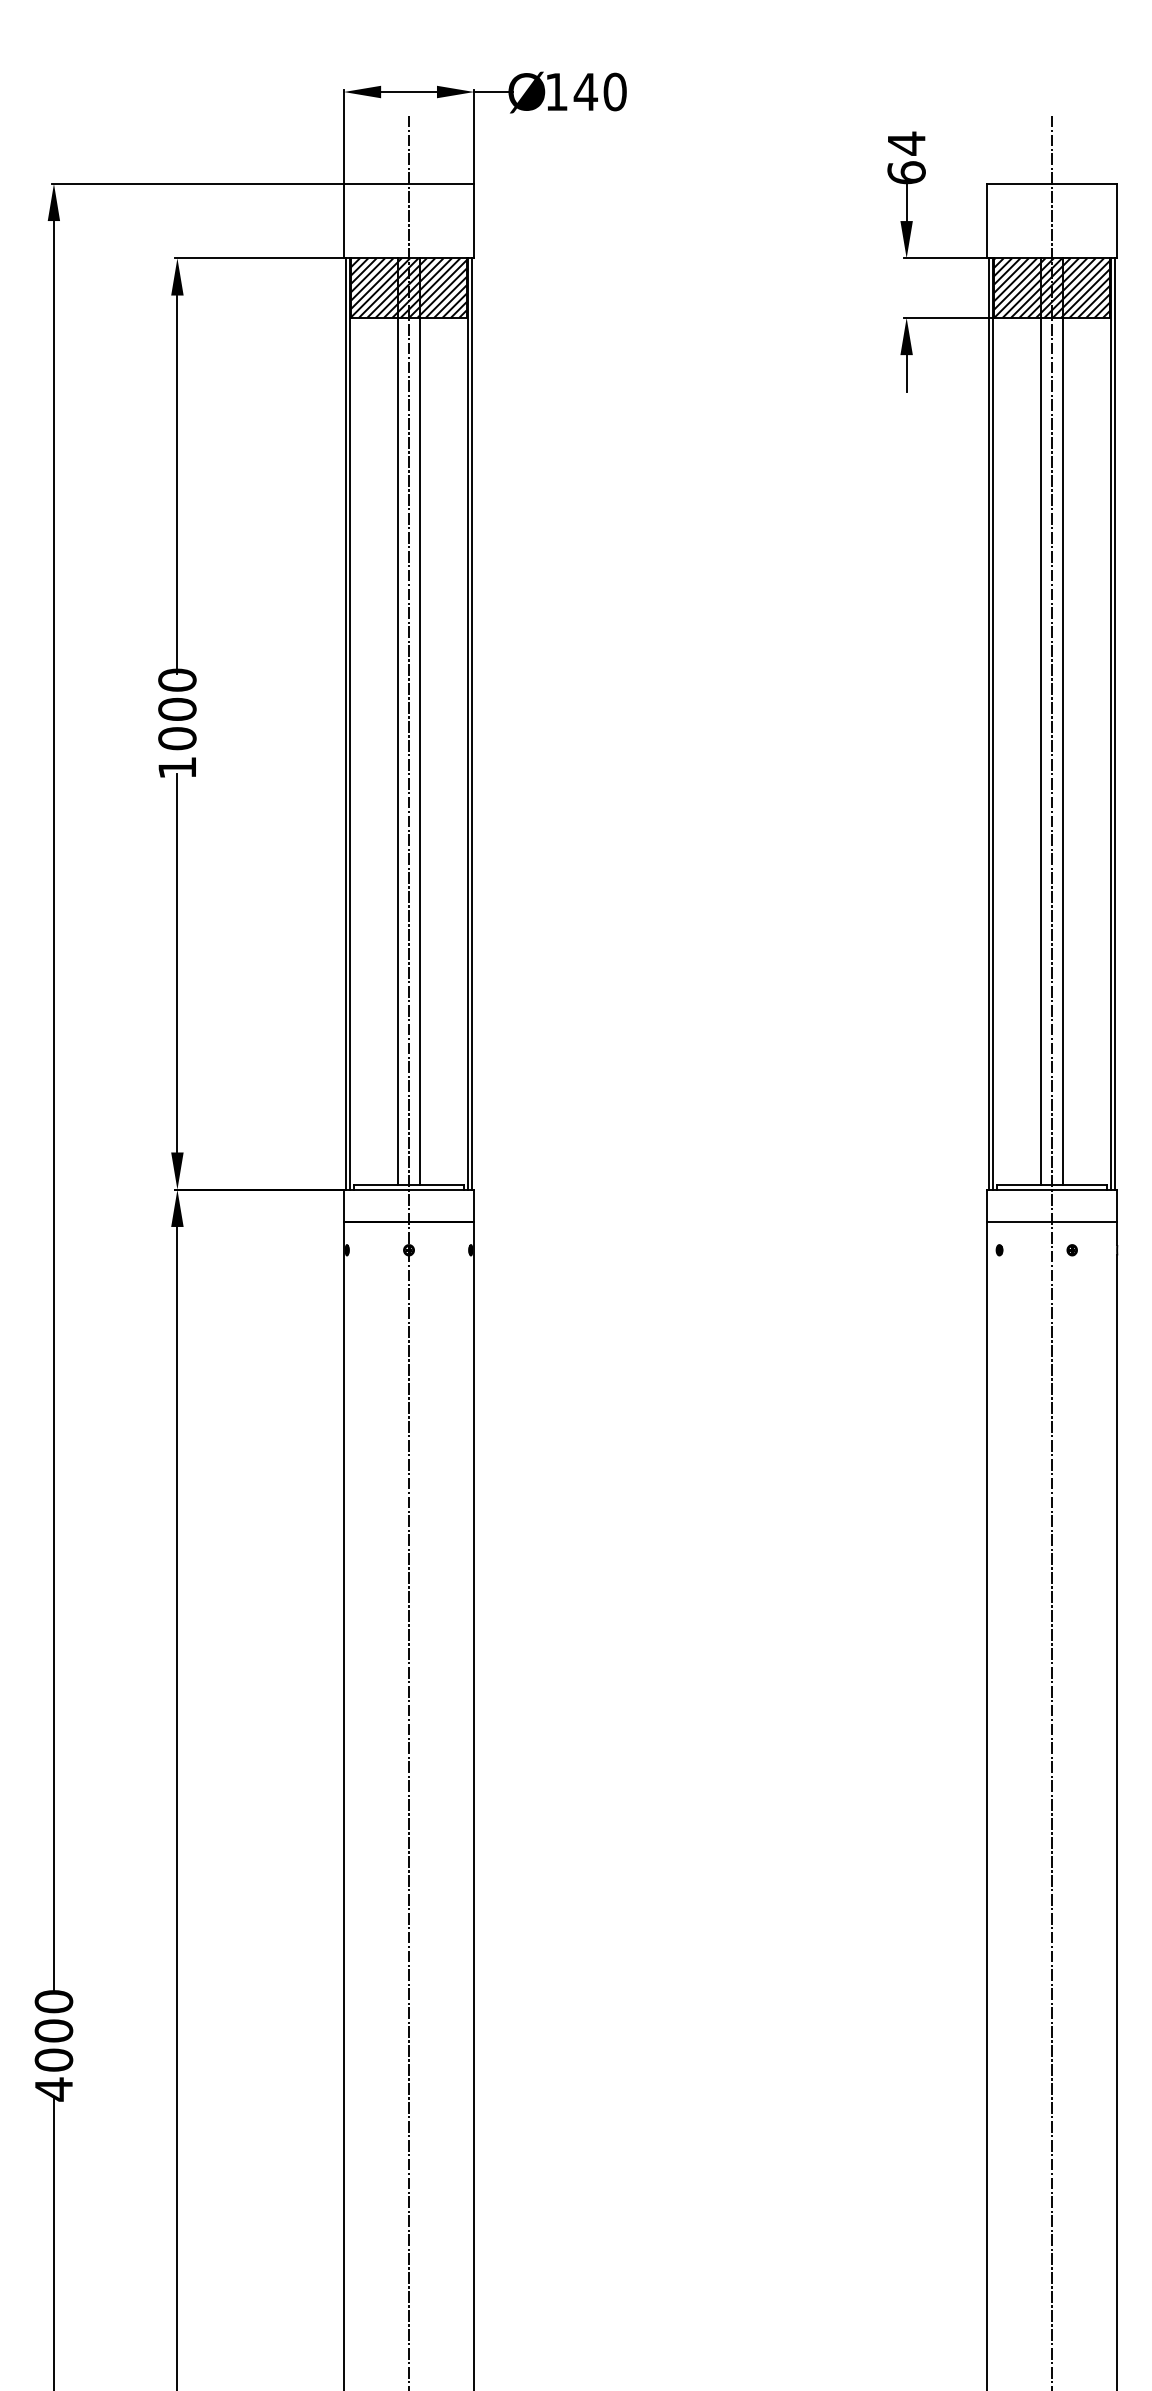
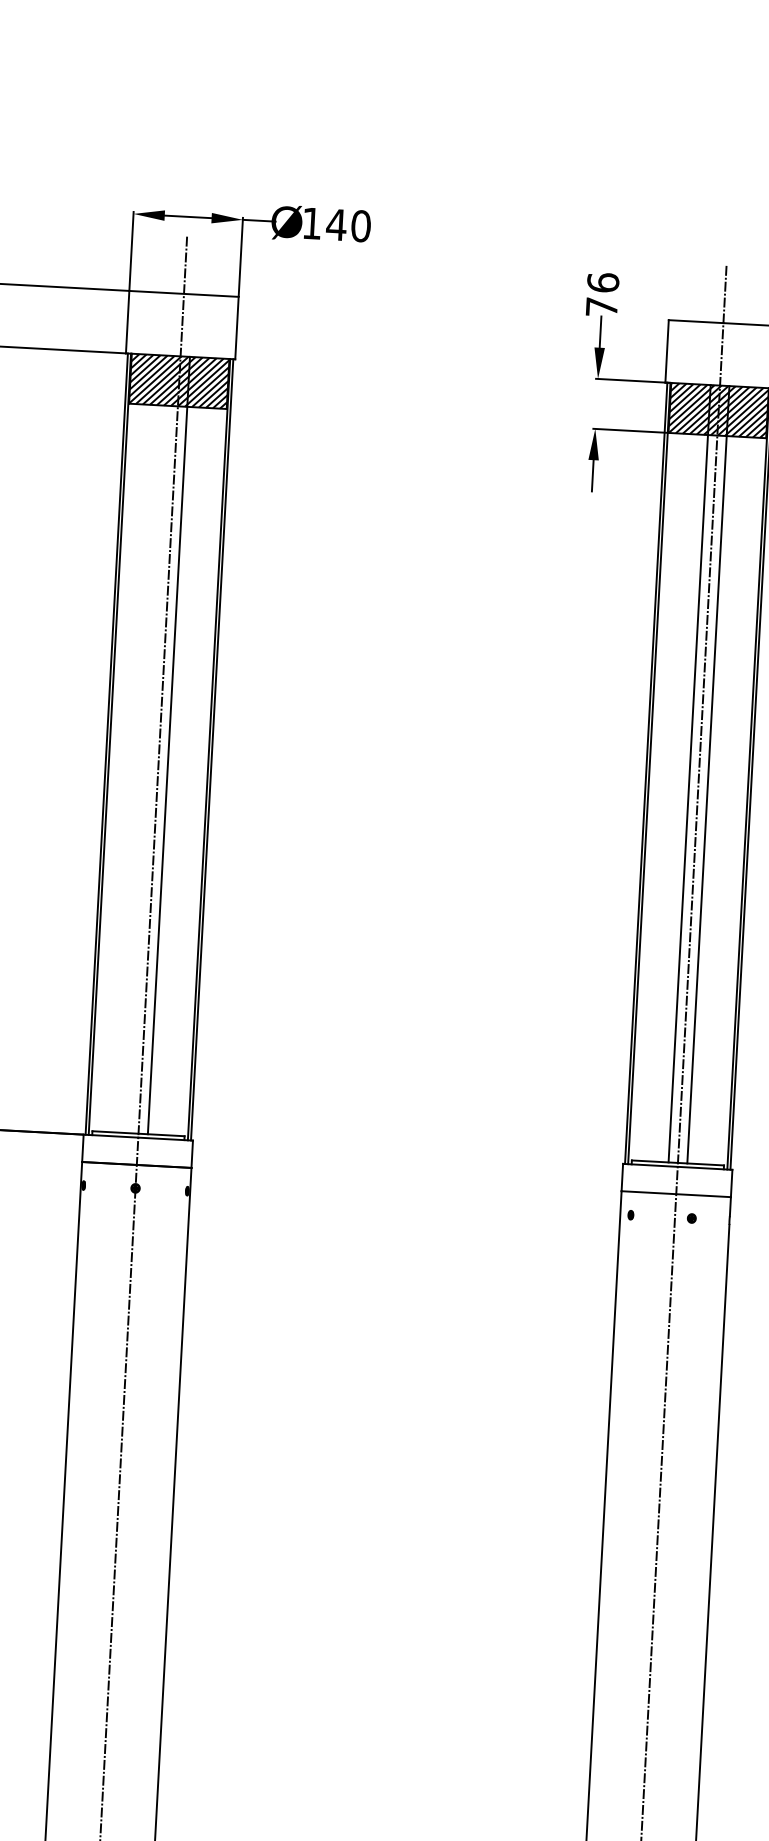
text: (906, 157) -> (602, 294), 64 -> 76
line: (397, 721) -> (149, 744), removed

